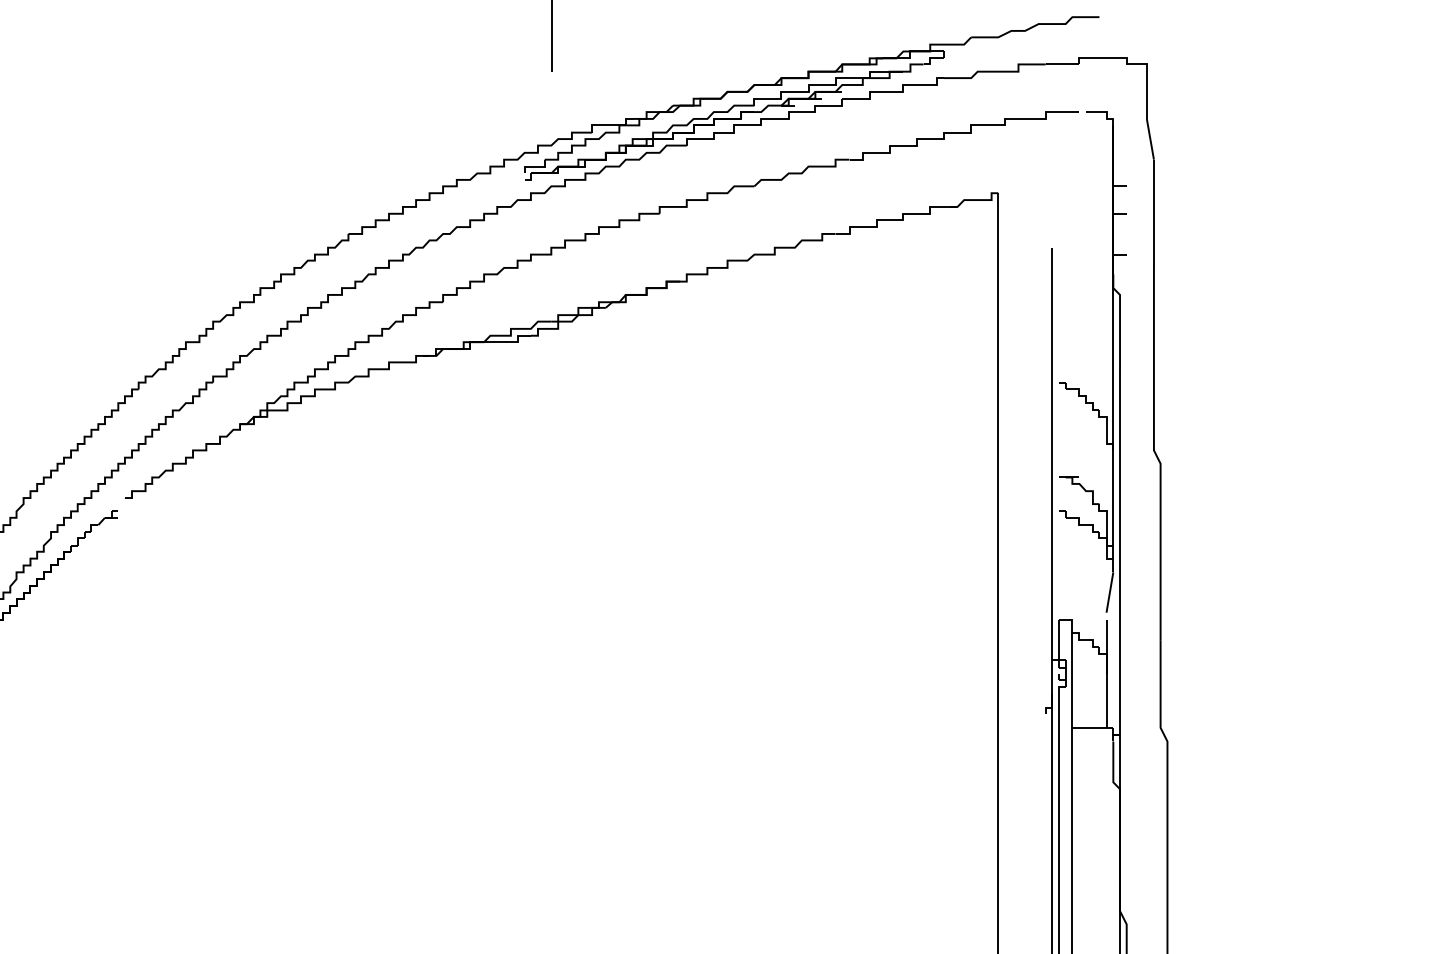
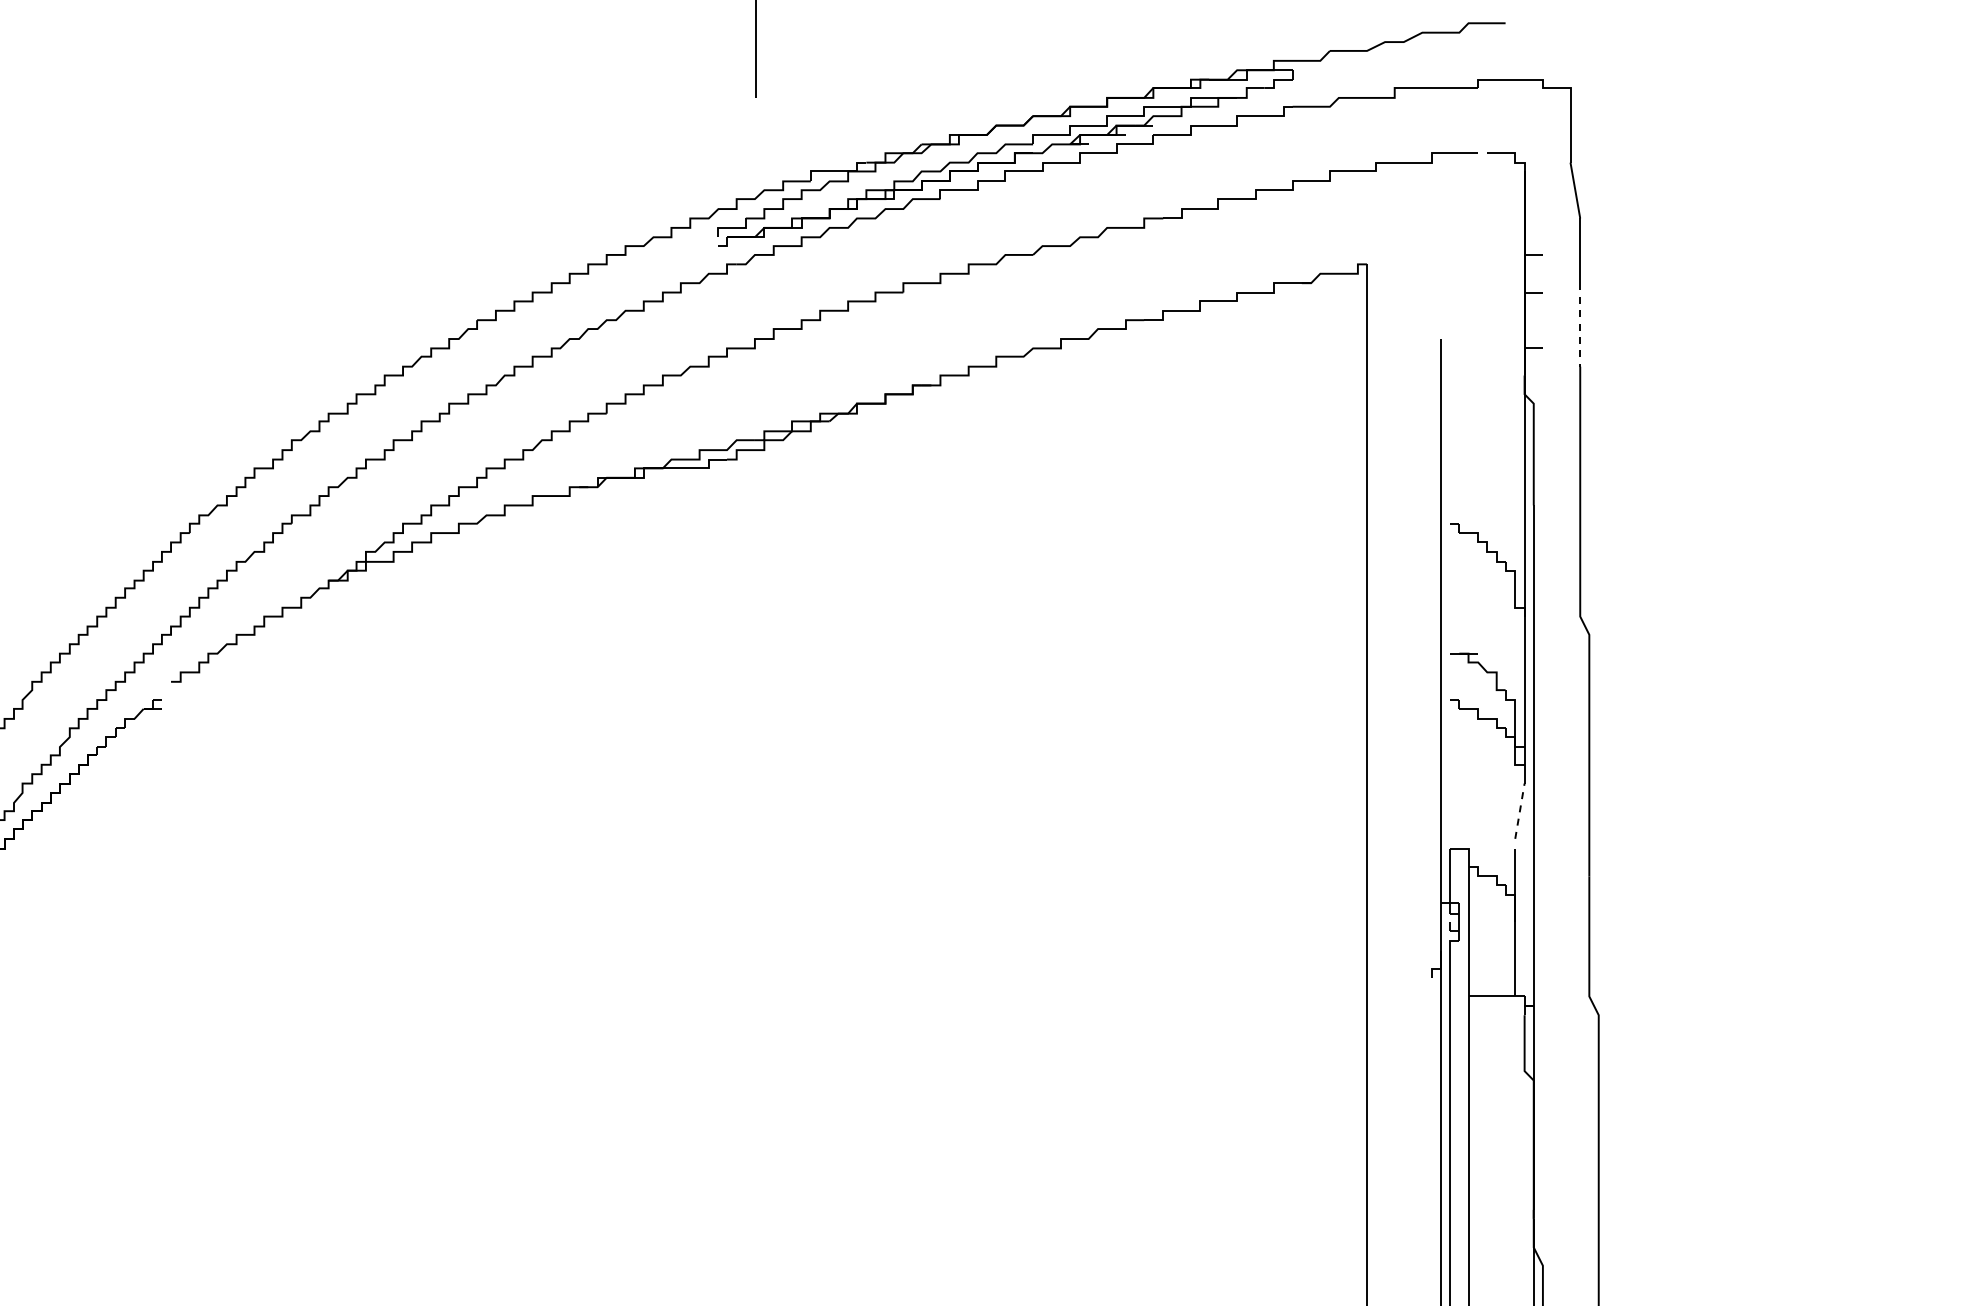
line: (1154, 237) -> (1580, 324), solid -> dashed
line: (1110, 592) -> (1520, 810), solid -> dashed

